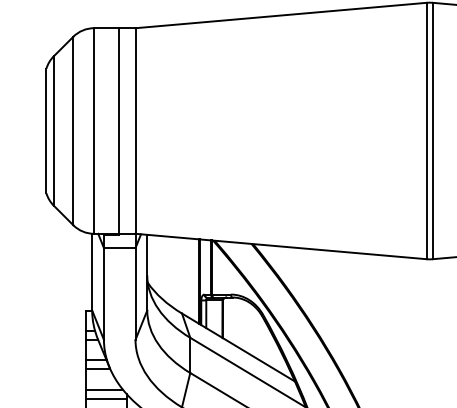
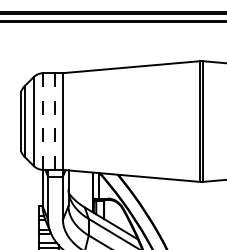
line: (119, 130) -> (55, 121), solid -> dashed
line: (94, 133) -> (43, 122), solid -> dashed

